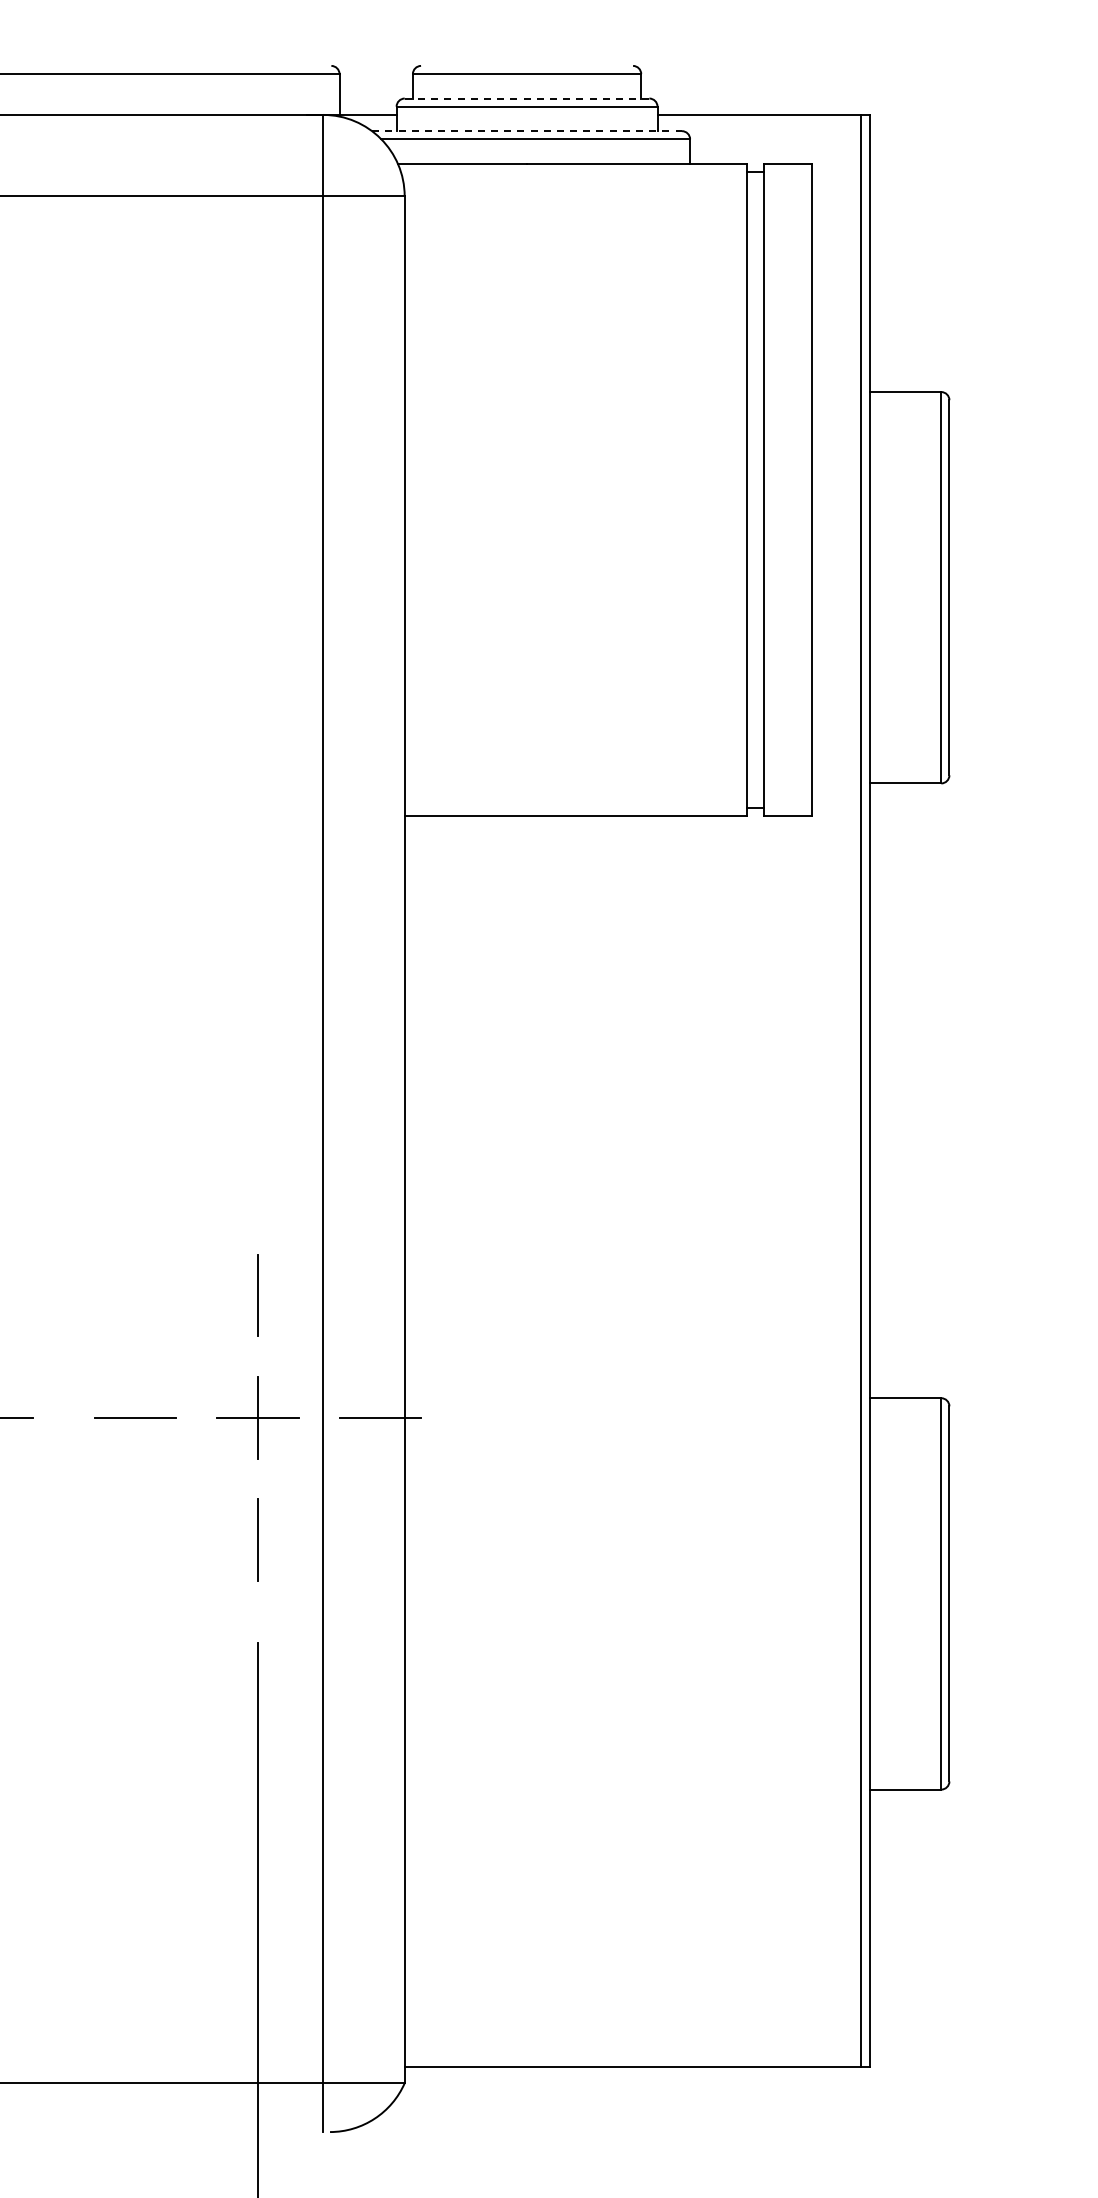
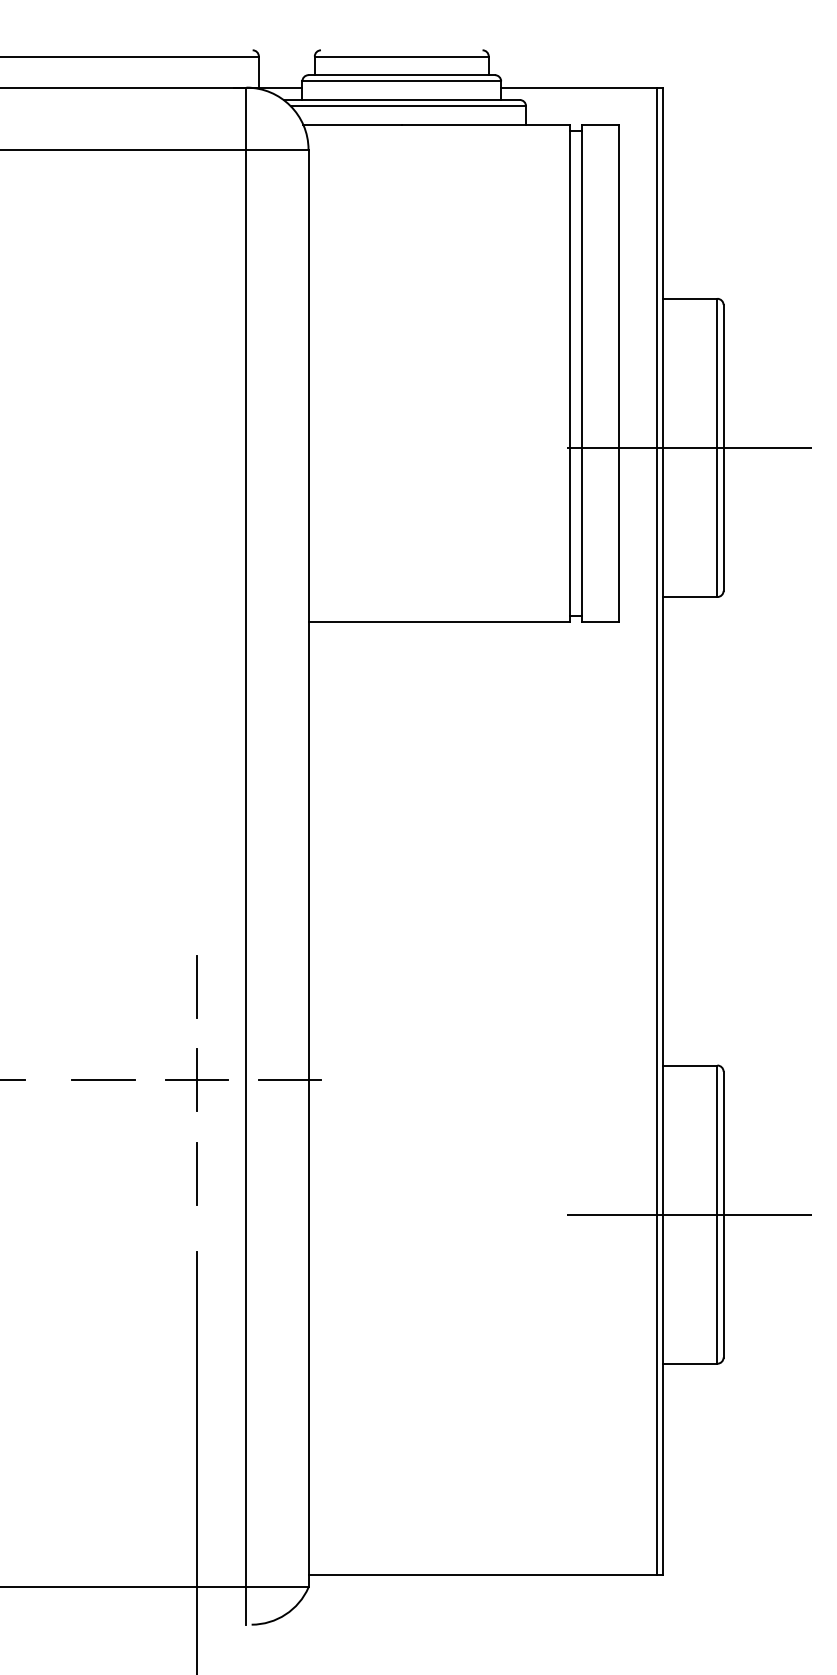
line: (527, 98) -> (402, 75), dashed -> solid
line: (527, 131) -> (402, 100), dashed -> solid
line: (904, 587) -> (689, 447), added
line: (904, 1593) -> (689, 1214), added

